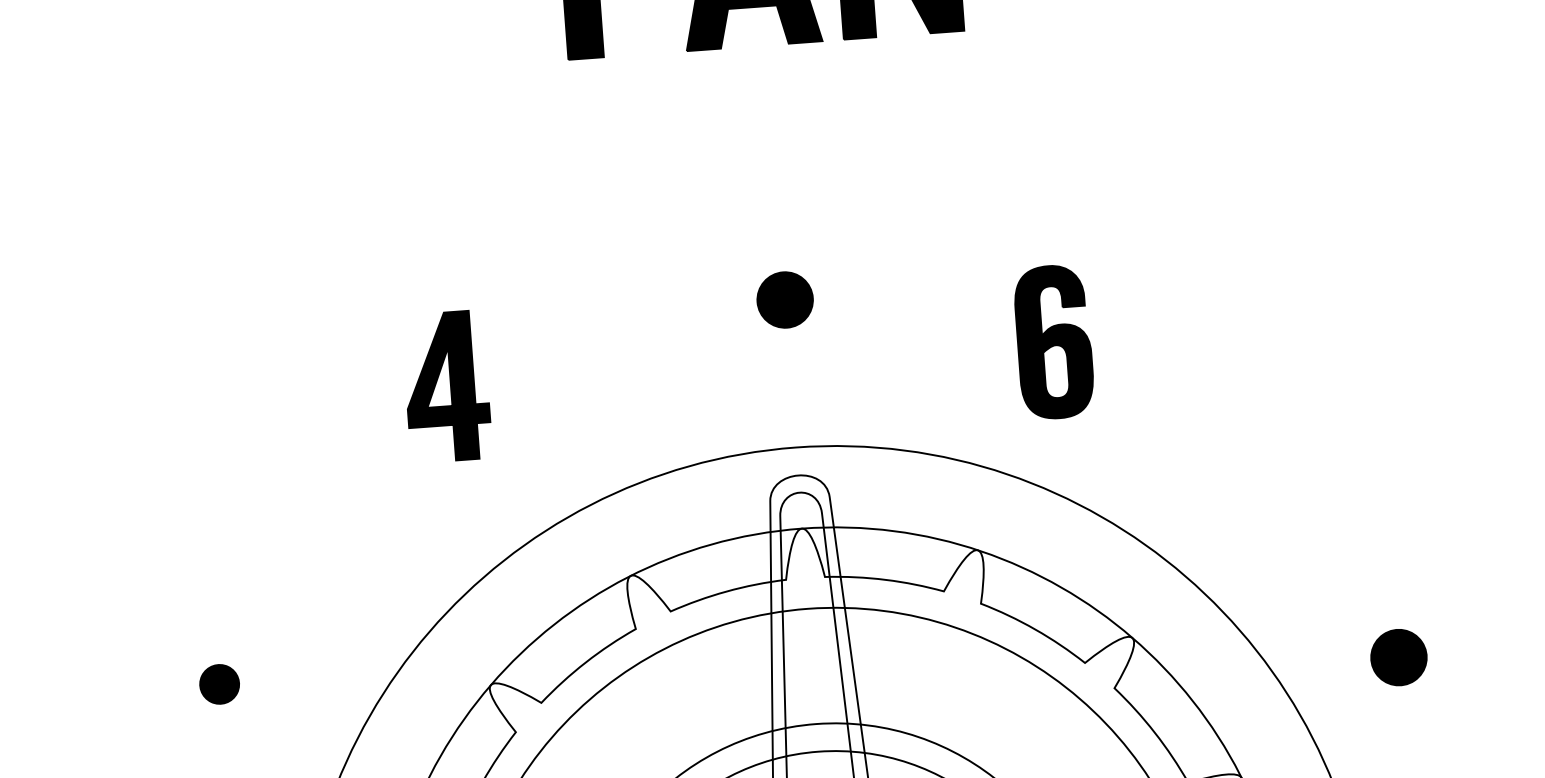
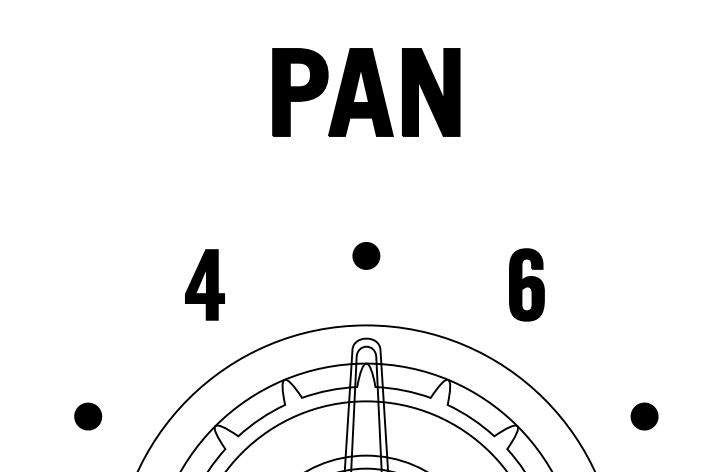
part: (1053, 341) -> (526, 284), moved
part: (1398, 657) -> (644, 416), moved
part: (220, 684) -> (88, 416), size x1.43

